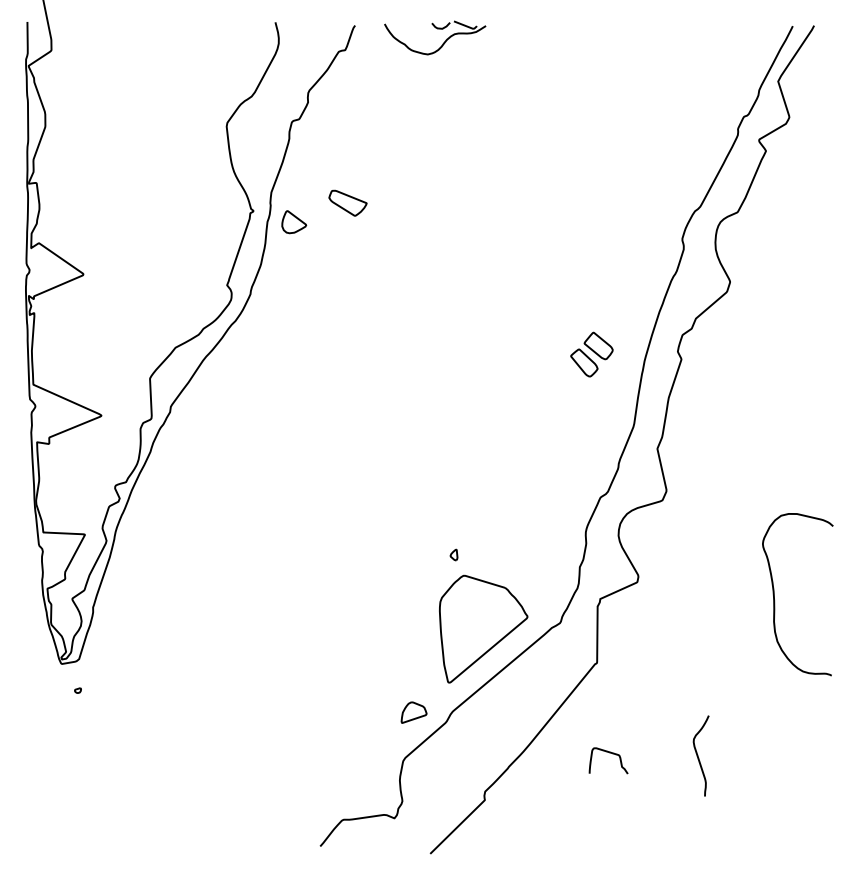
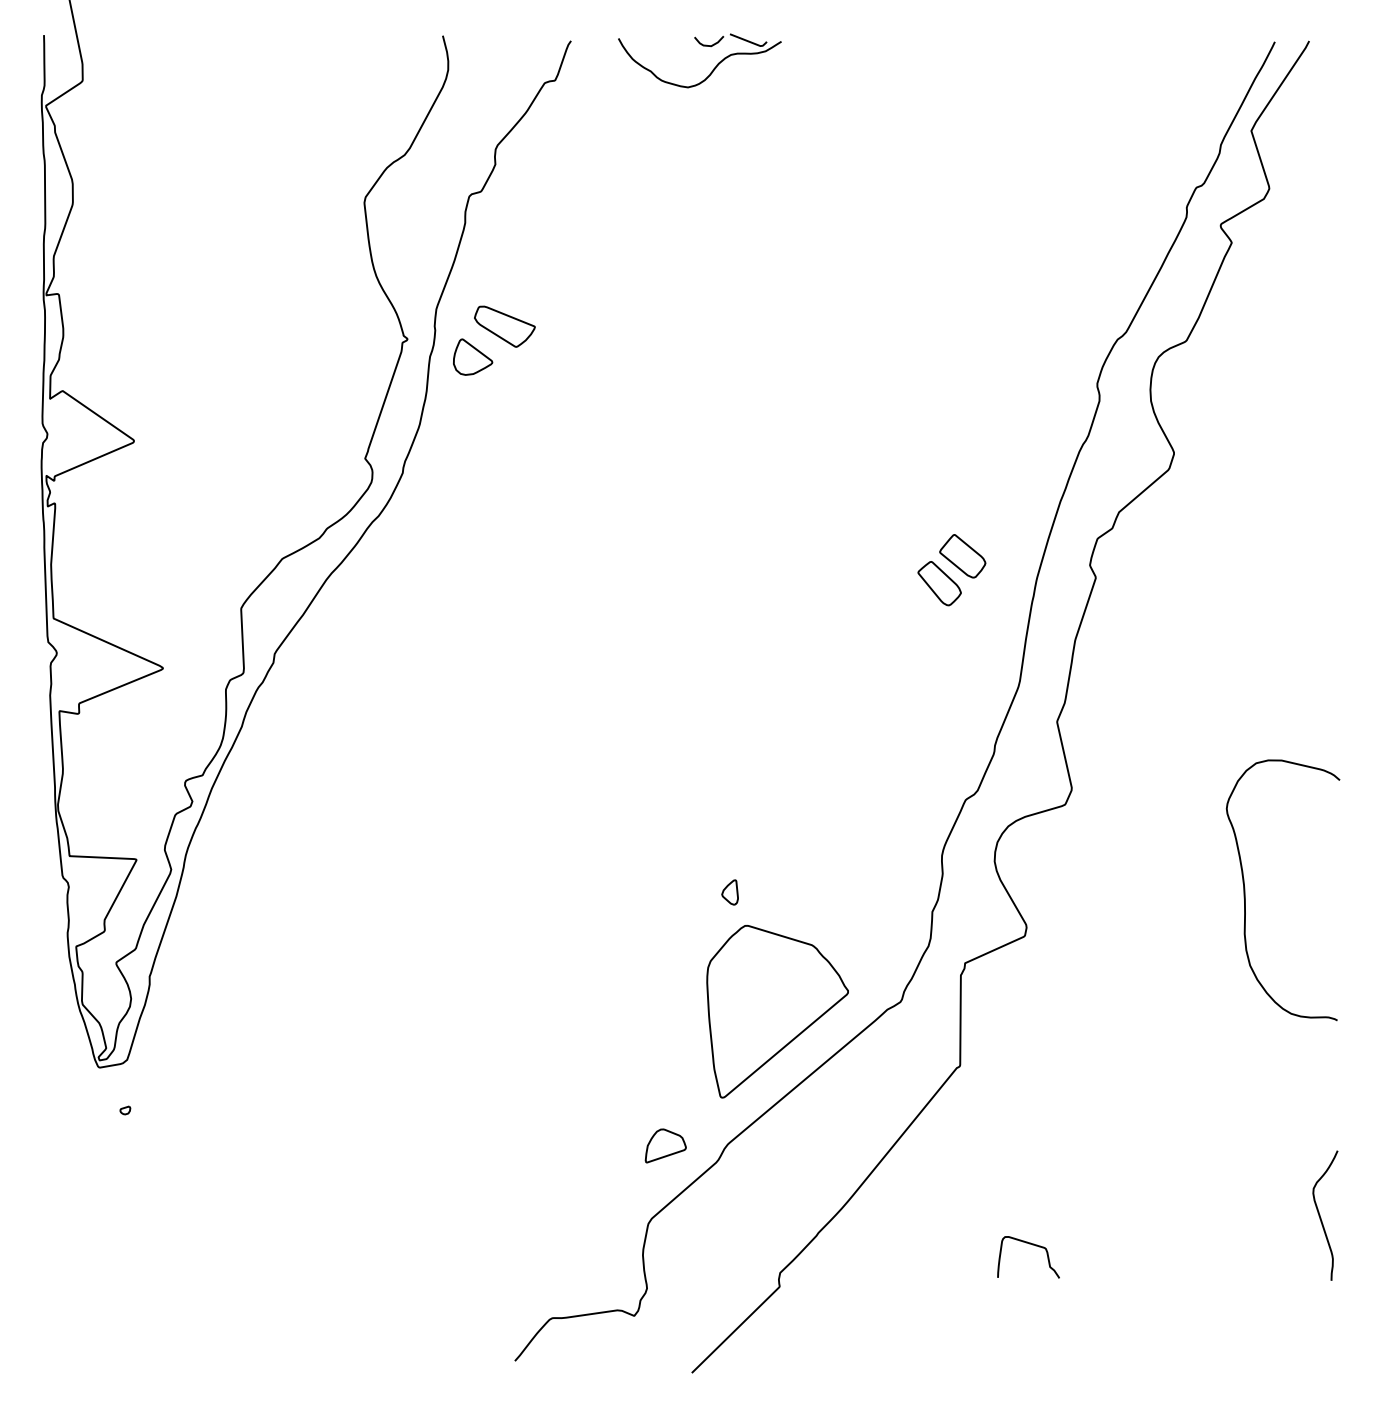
part: (347, 202) -> (504, 325), moved
part: (453, 554) -> (729, 891), size x1.43
curve: (775, 600) -> (1247, 899), moved
curve: (609, 753) -> (1029, 1245), moved
curve: (698, 755) -> (1321, 1214), moved

